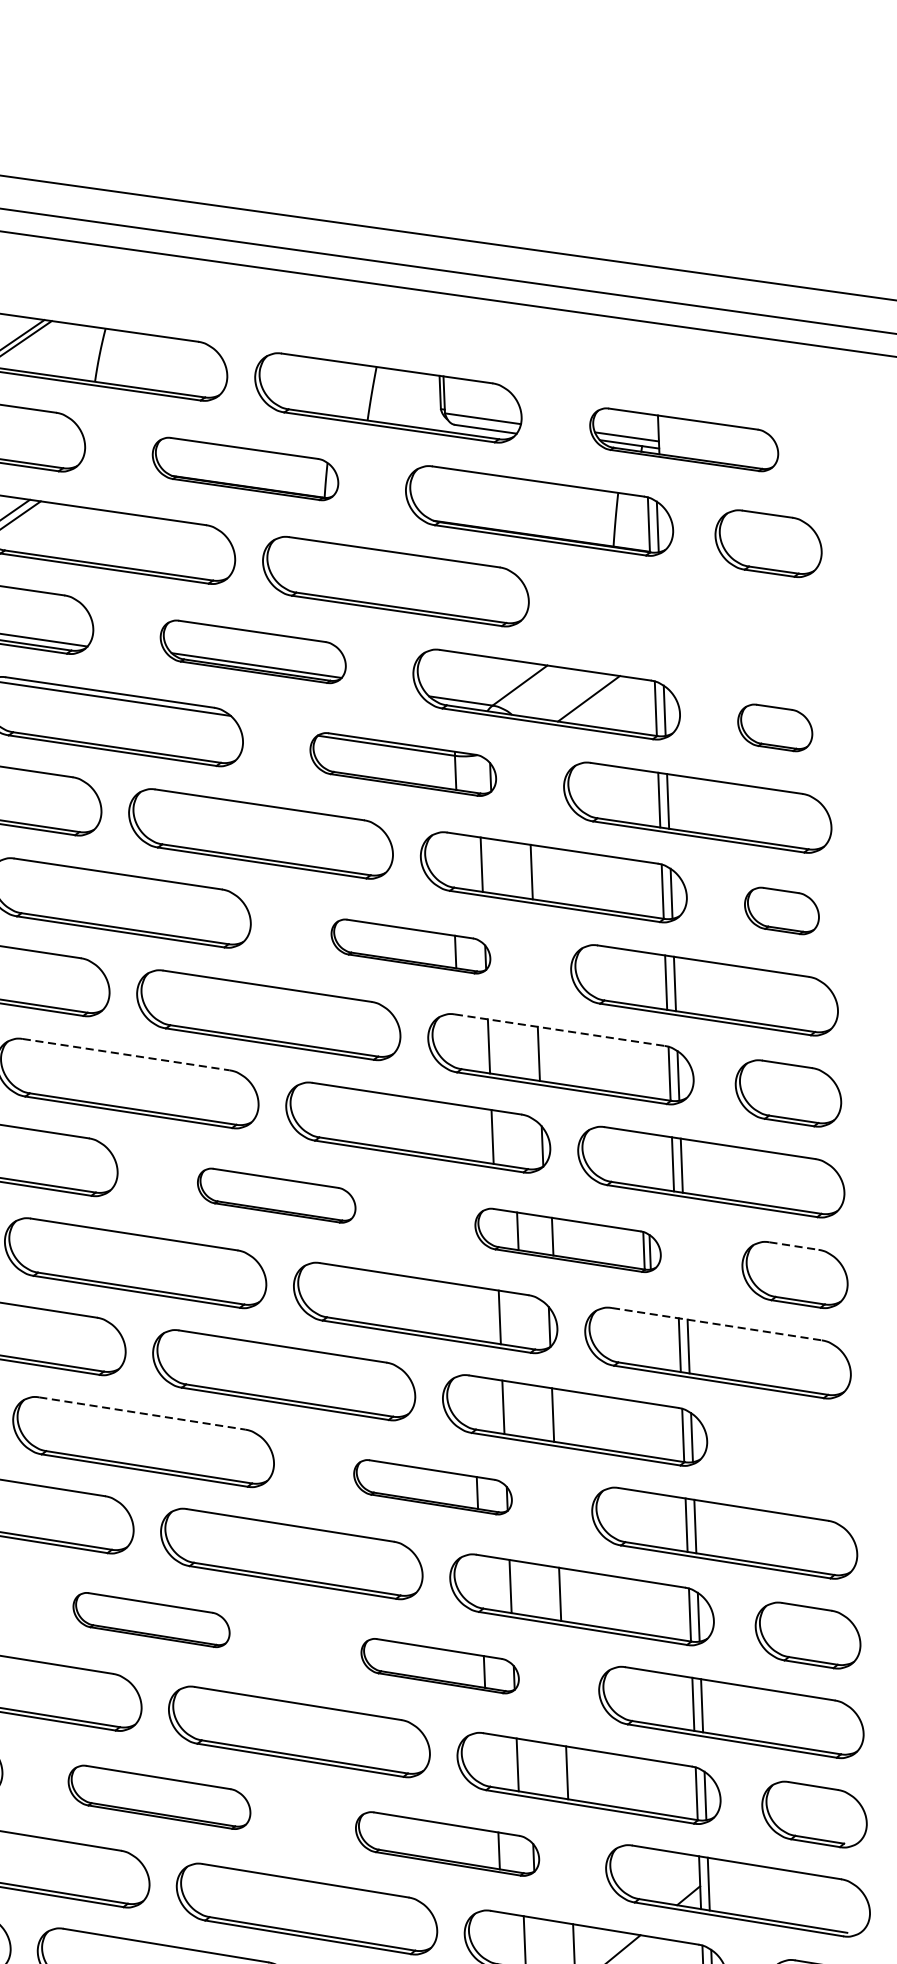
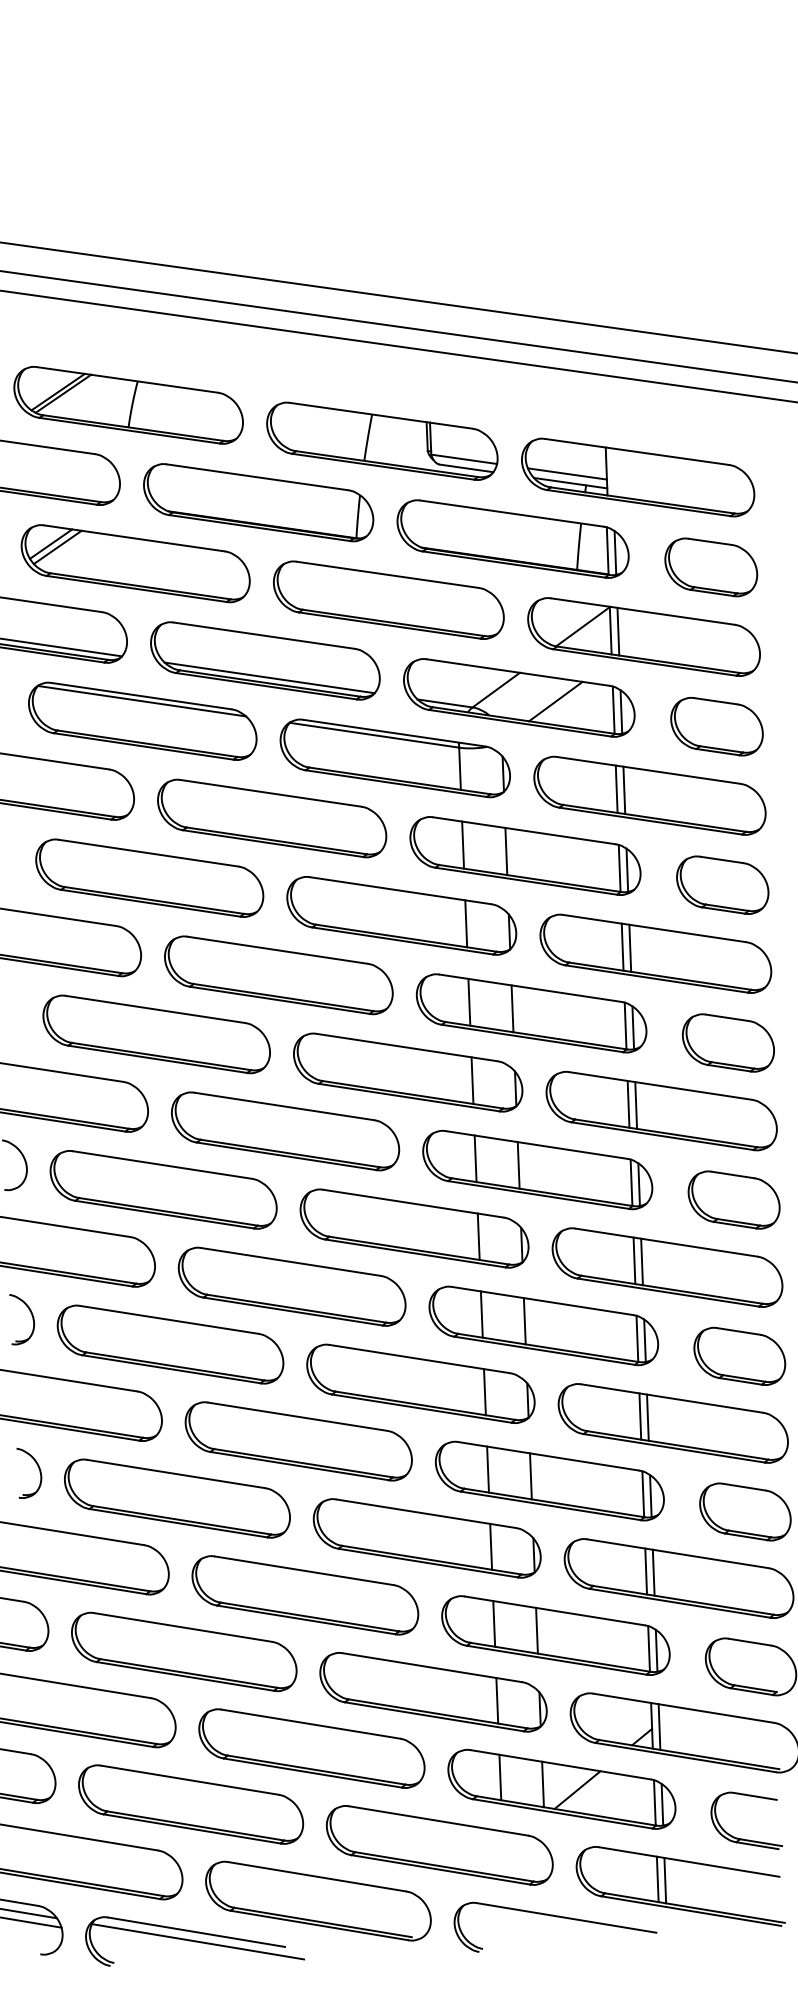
part: (684, 439) -> (638, 477), size x1.43
part: (245, 468) -> (258, 502), size x1.43
part: (690, 623) -> (643, 636), added
part: (253, 651) -> (265, 660), size x1.43
part: (774, 727) -> (716, 726), size x1.43
part: (402, 764) -> (394, 758), size x1.43
part: (781, 910) -> (722, 884), size x1.43
part: (410, 946) -> (401, 915), size x1.67
line: (559, 1030) -> (530, 988), dashed -> solid
line: (127, 1054) -> (156, 1009), dashed -> solid
part: (276, 1195) -> (285, 1131), size x1.67
part: (567, 1240) -> (537, 1170), size x1.43
line: (794, 1246) -> (733, 1175), dashed -> solid
line: (716, 1324) -> (666, 1242), dashed -> solid
line: (142, 1413) -> (169, 1319), dashed -> solid
part: (801, 1454) -> (739, 1355), added
part: (432, 1487) -> (420, 1383), size x1.67
part: (151, 1619) -> (177, 1498), size x1.67
part: (439, 1666) -> (426, 1538), size x1.67
part: (159, 1796) -> (184, 1651), size x1.43
part: (447, 1844) -> (433, 1692), size x1.43

